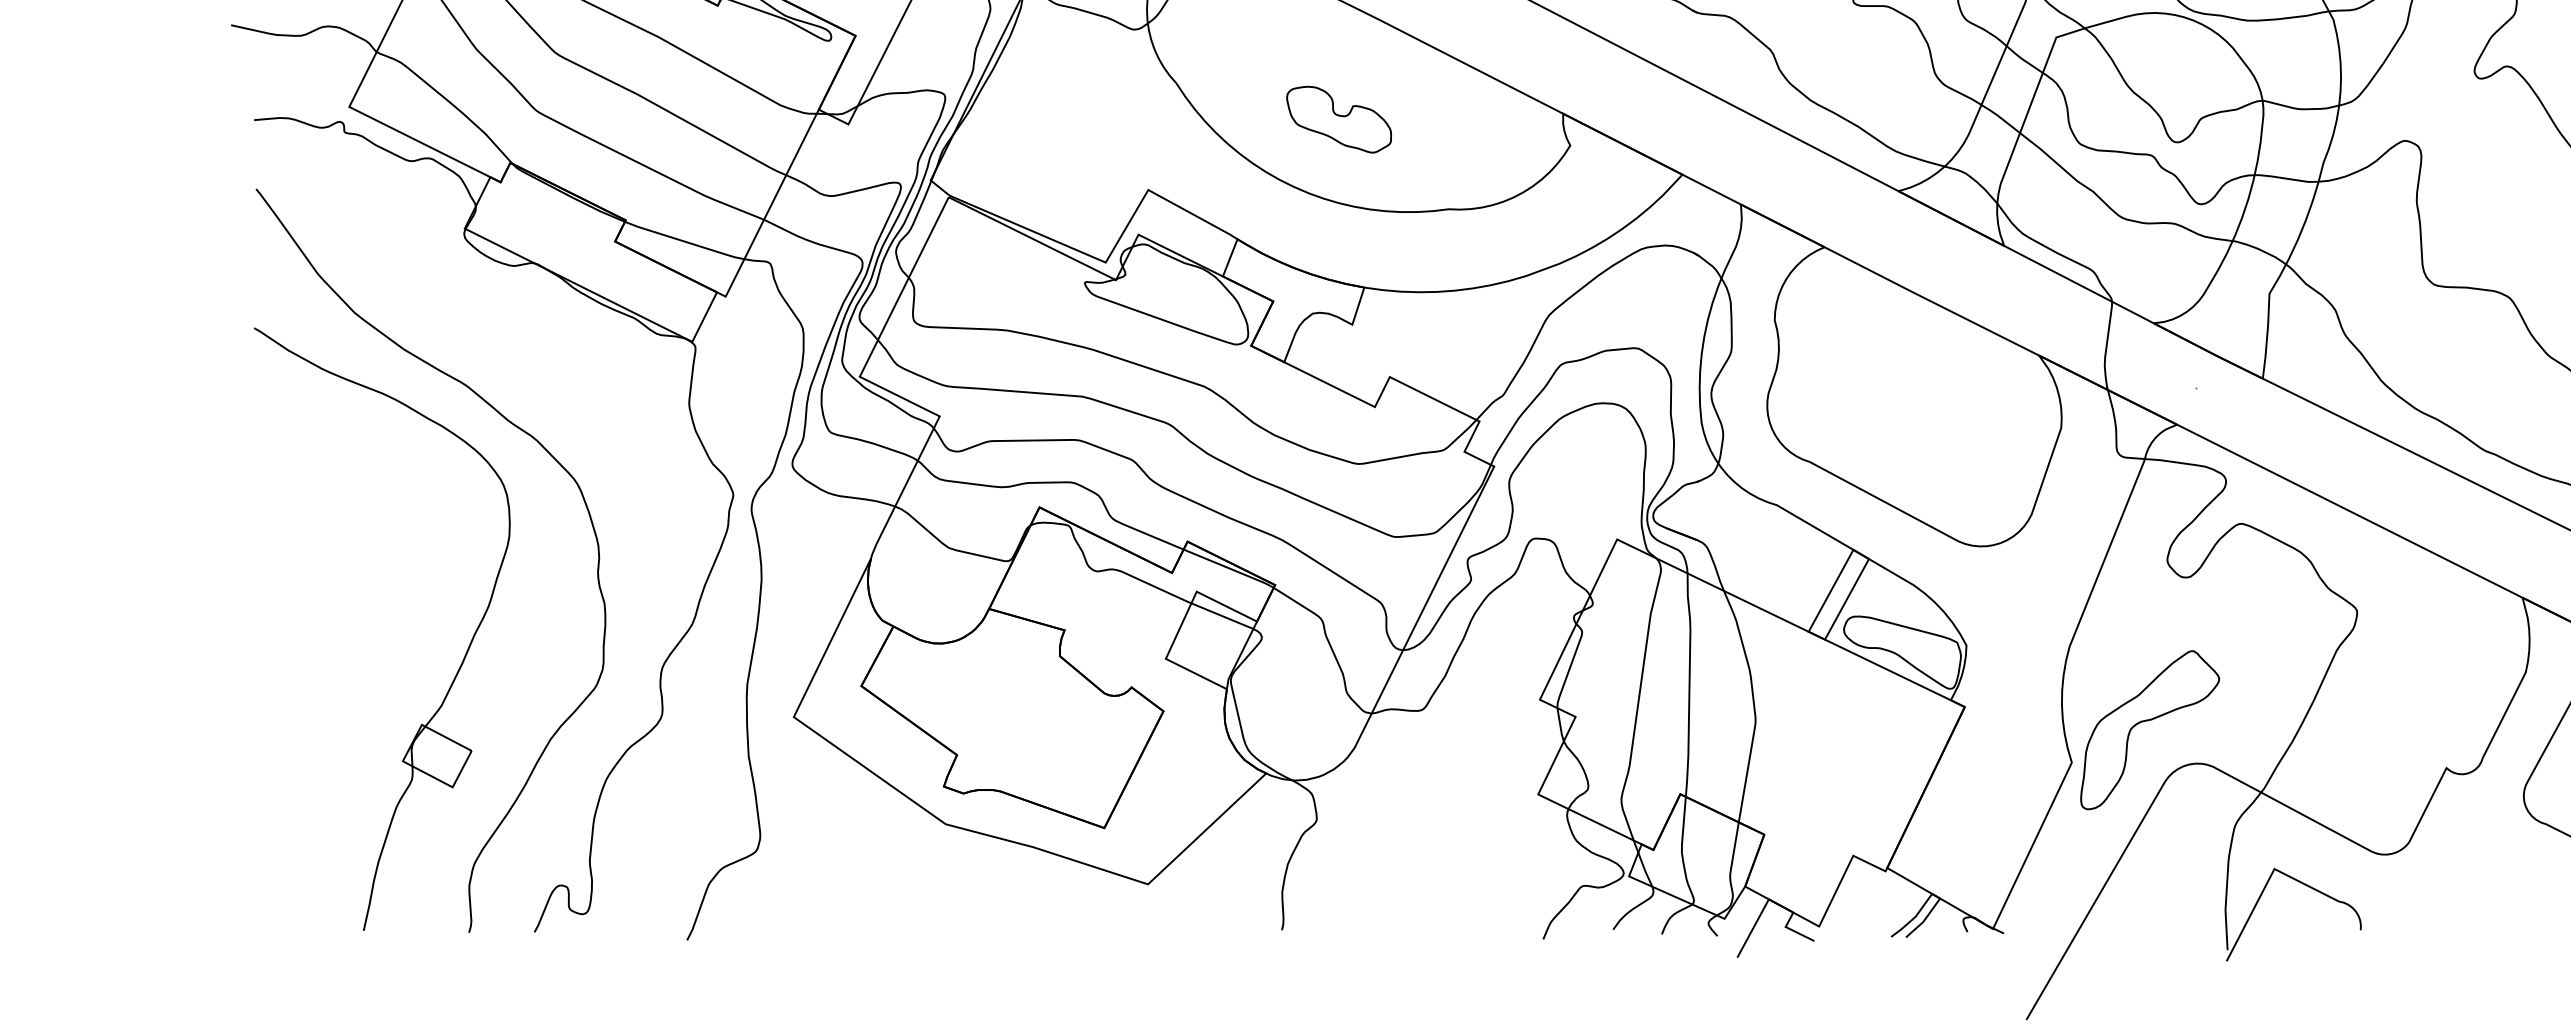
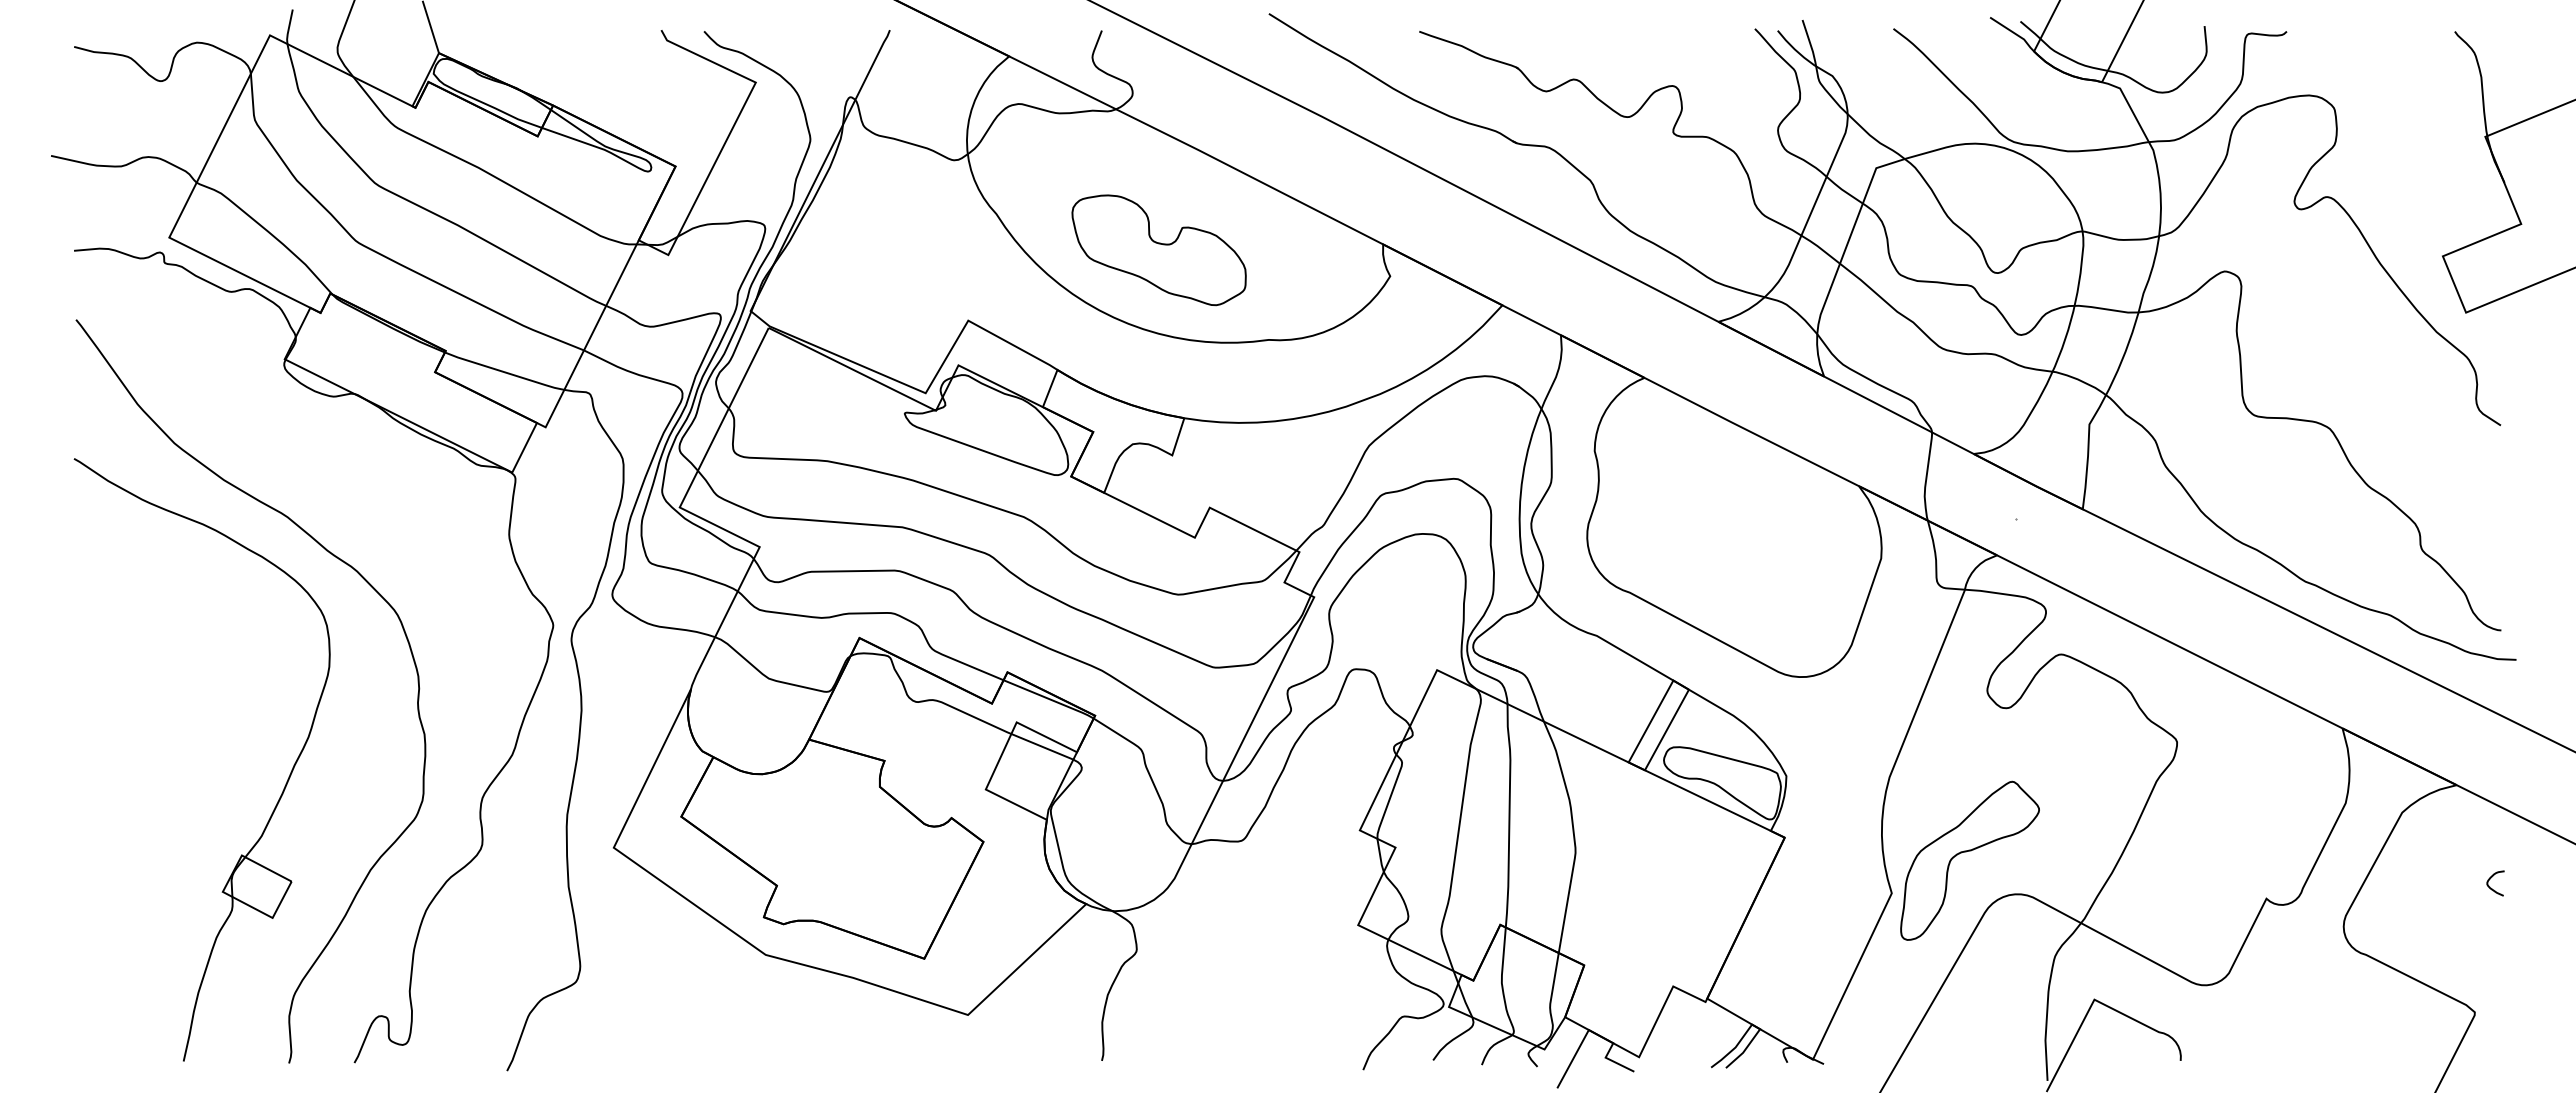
part: (1338, 119) -> (1158, 250), size x1.67

